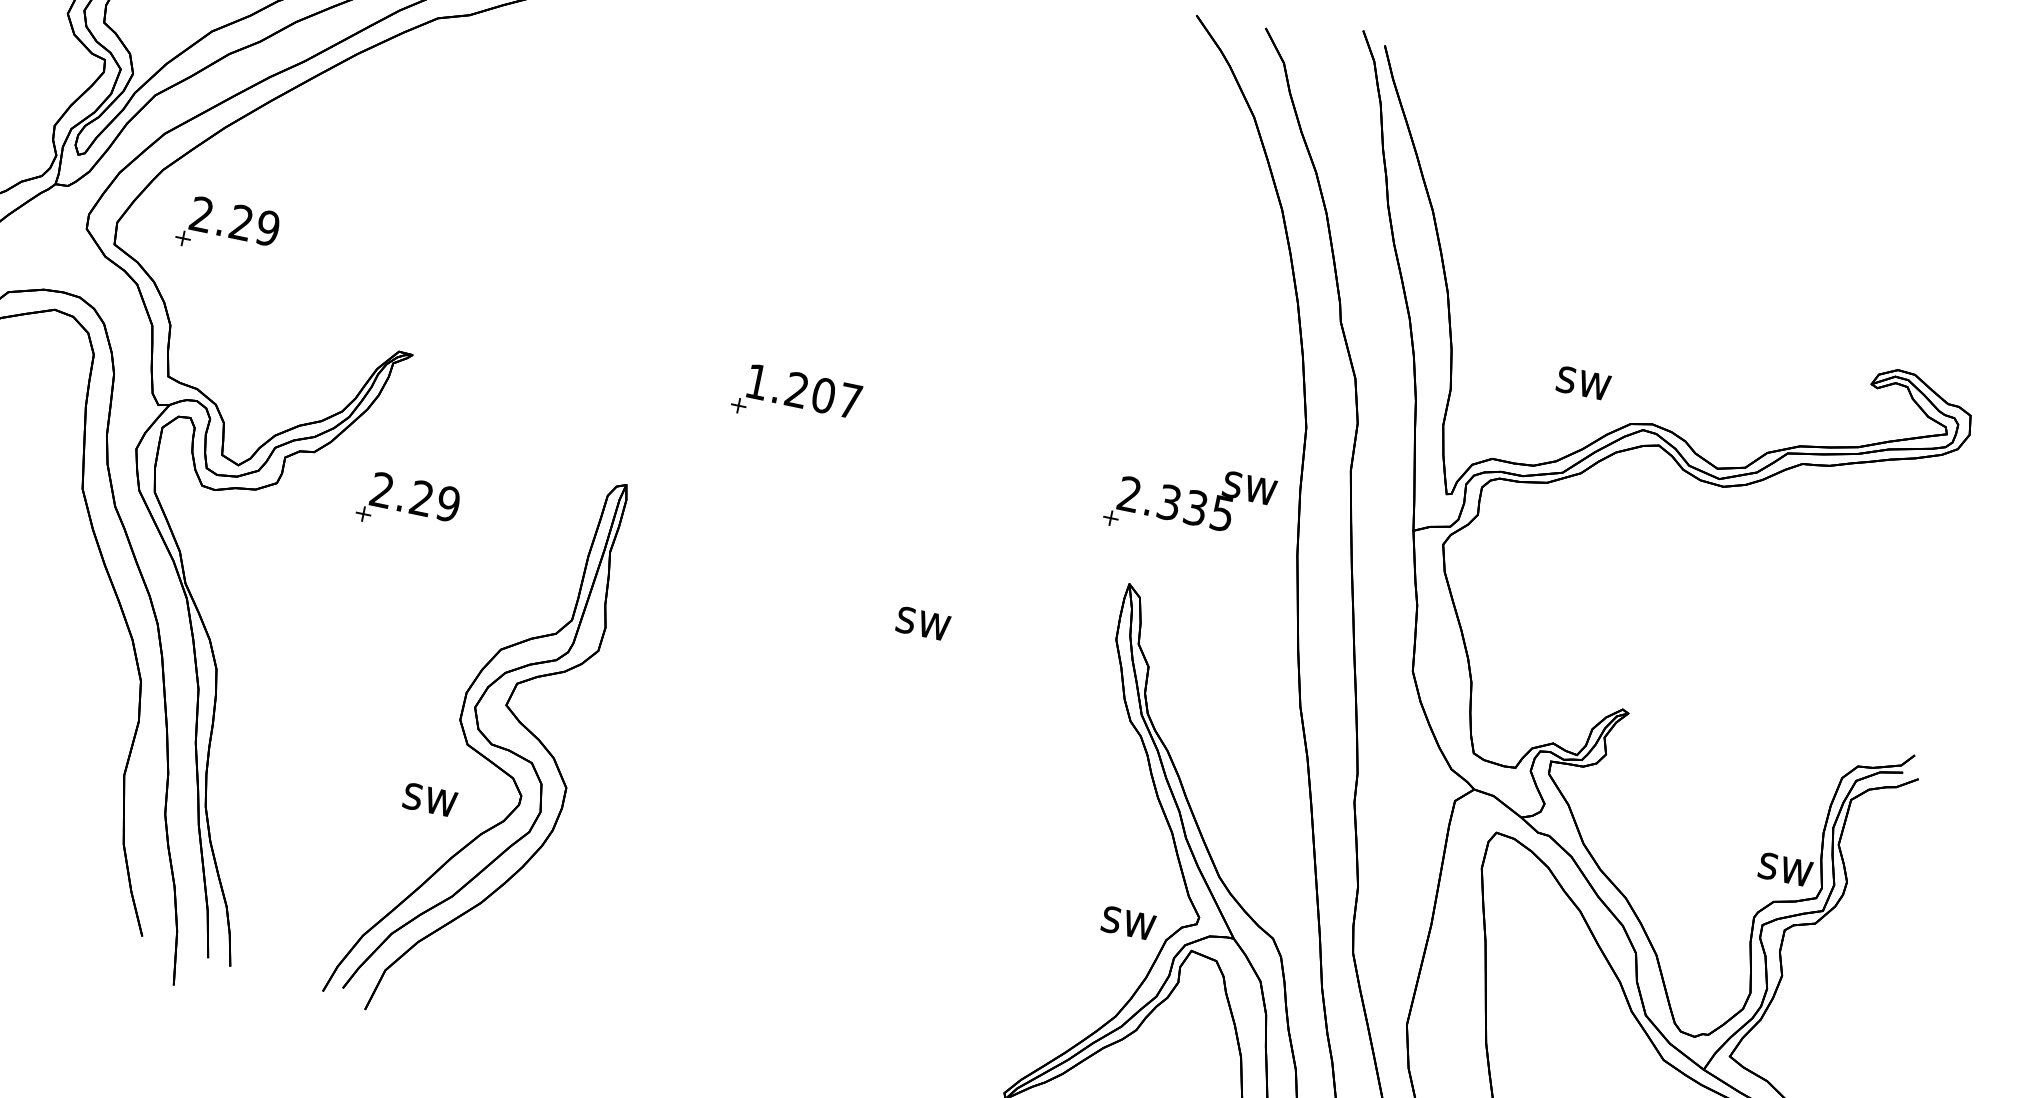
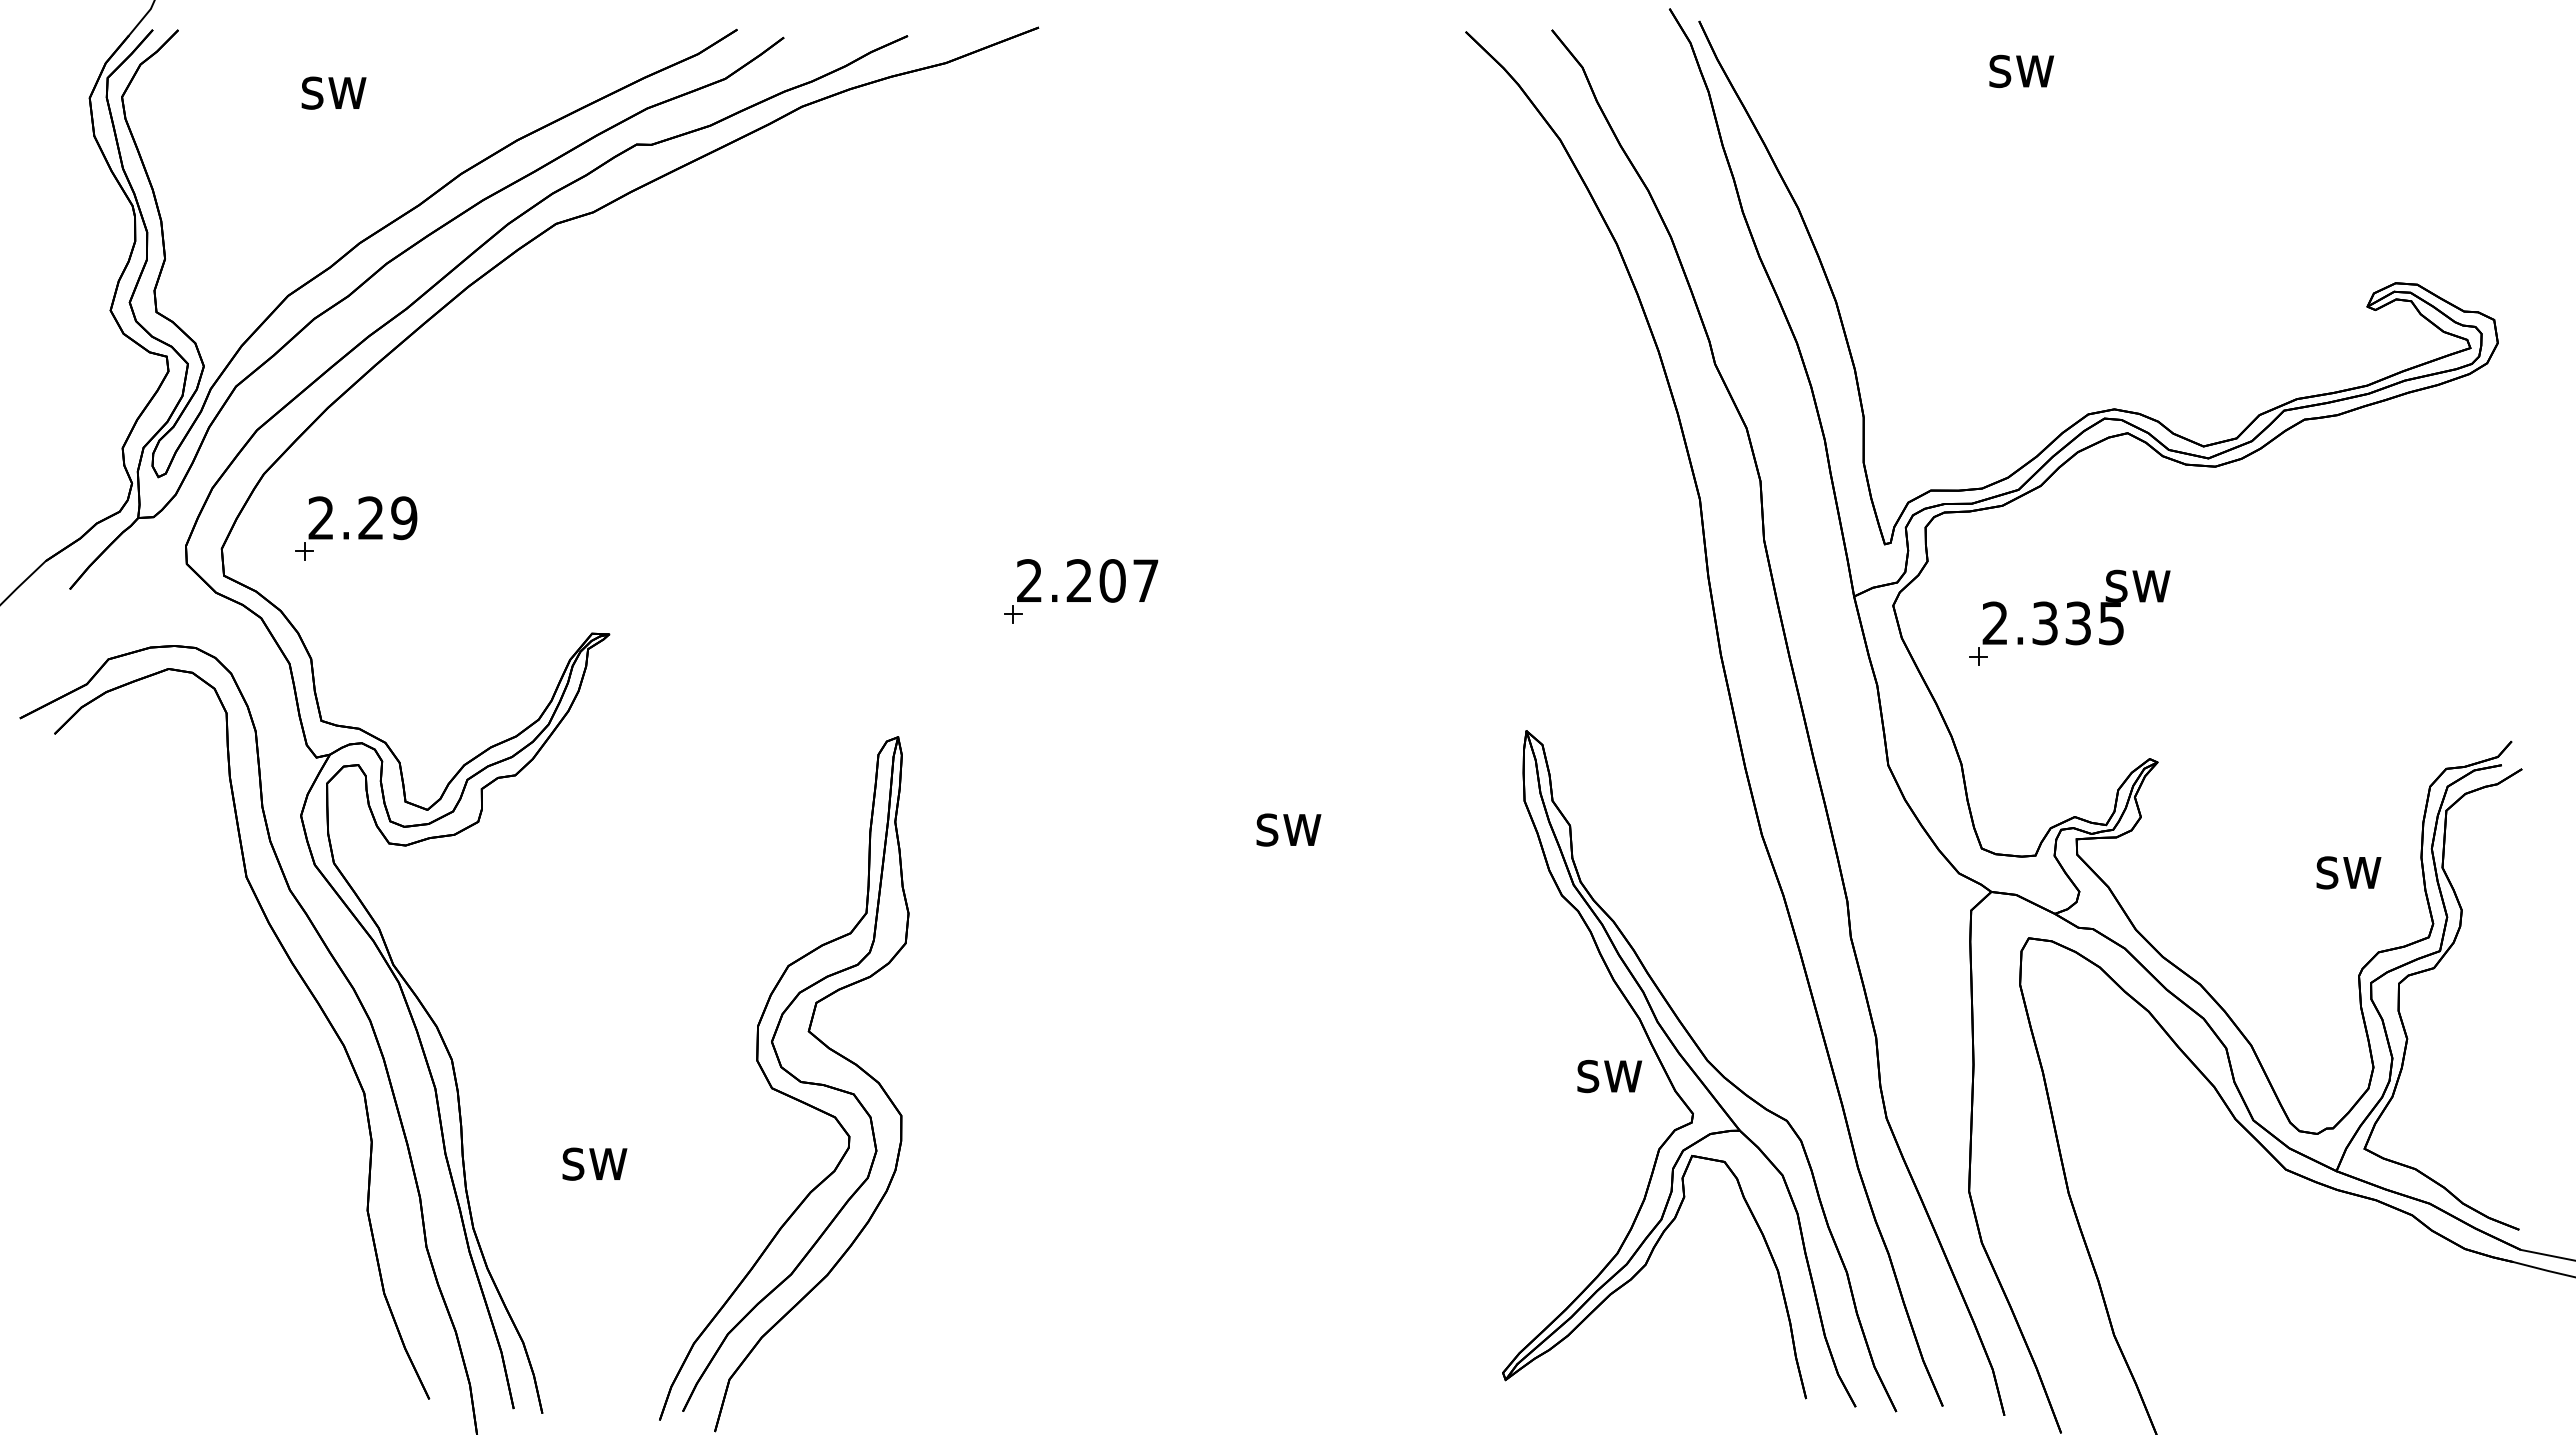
text: (757, 381) -> (1029, 580), 1.207 -> 2.207
text: (1583, 383) -> (2021, 71), moved
part: (1189, 501) -> (2069, 617), moved
part: (408, 504) -> (641, 814), removed
text: (429, 799) -> (594, 1163), moved
text: (1785, 869) -> (2348, 872), moved
text: (1128, 923) -> (1609, 1076), moved

